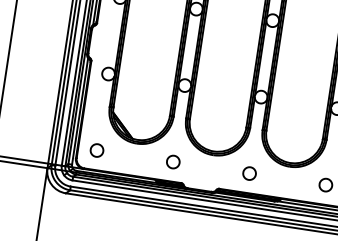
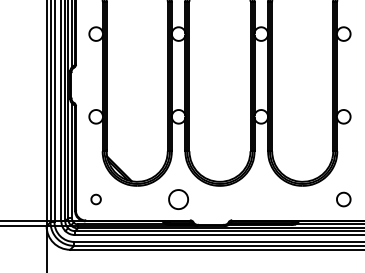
part: (96, 150) -> (95, 199), size x0.7
part: (173, 161) -> (178, 199), size x1.4
part: (248, 173) -> (260, 199), removed

